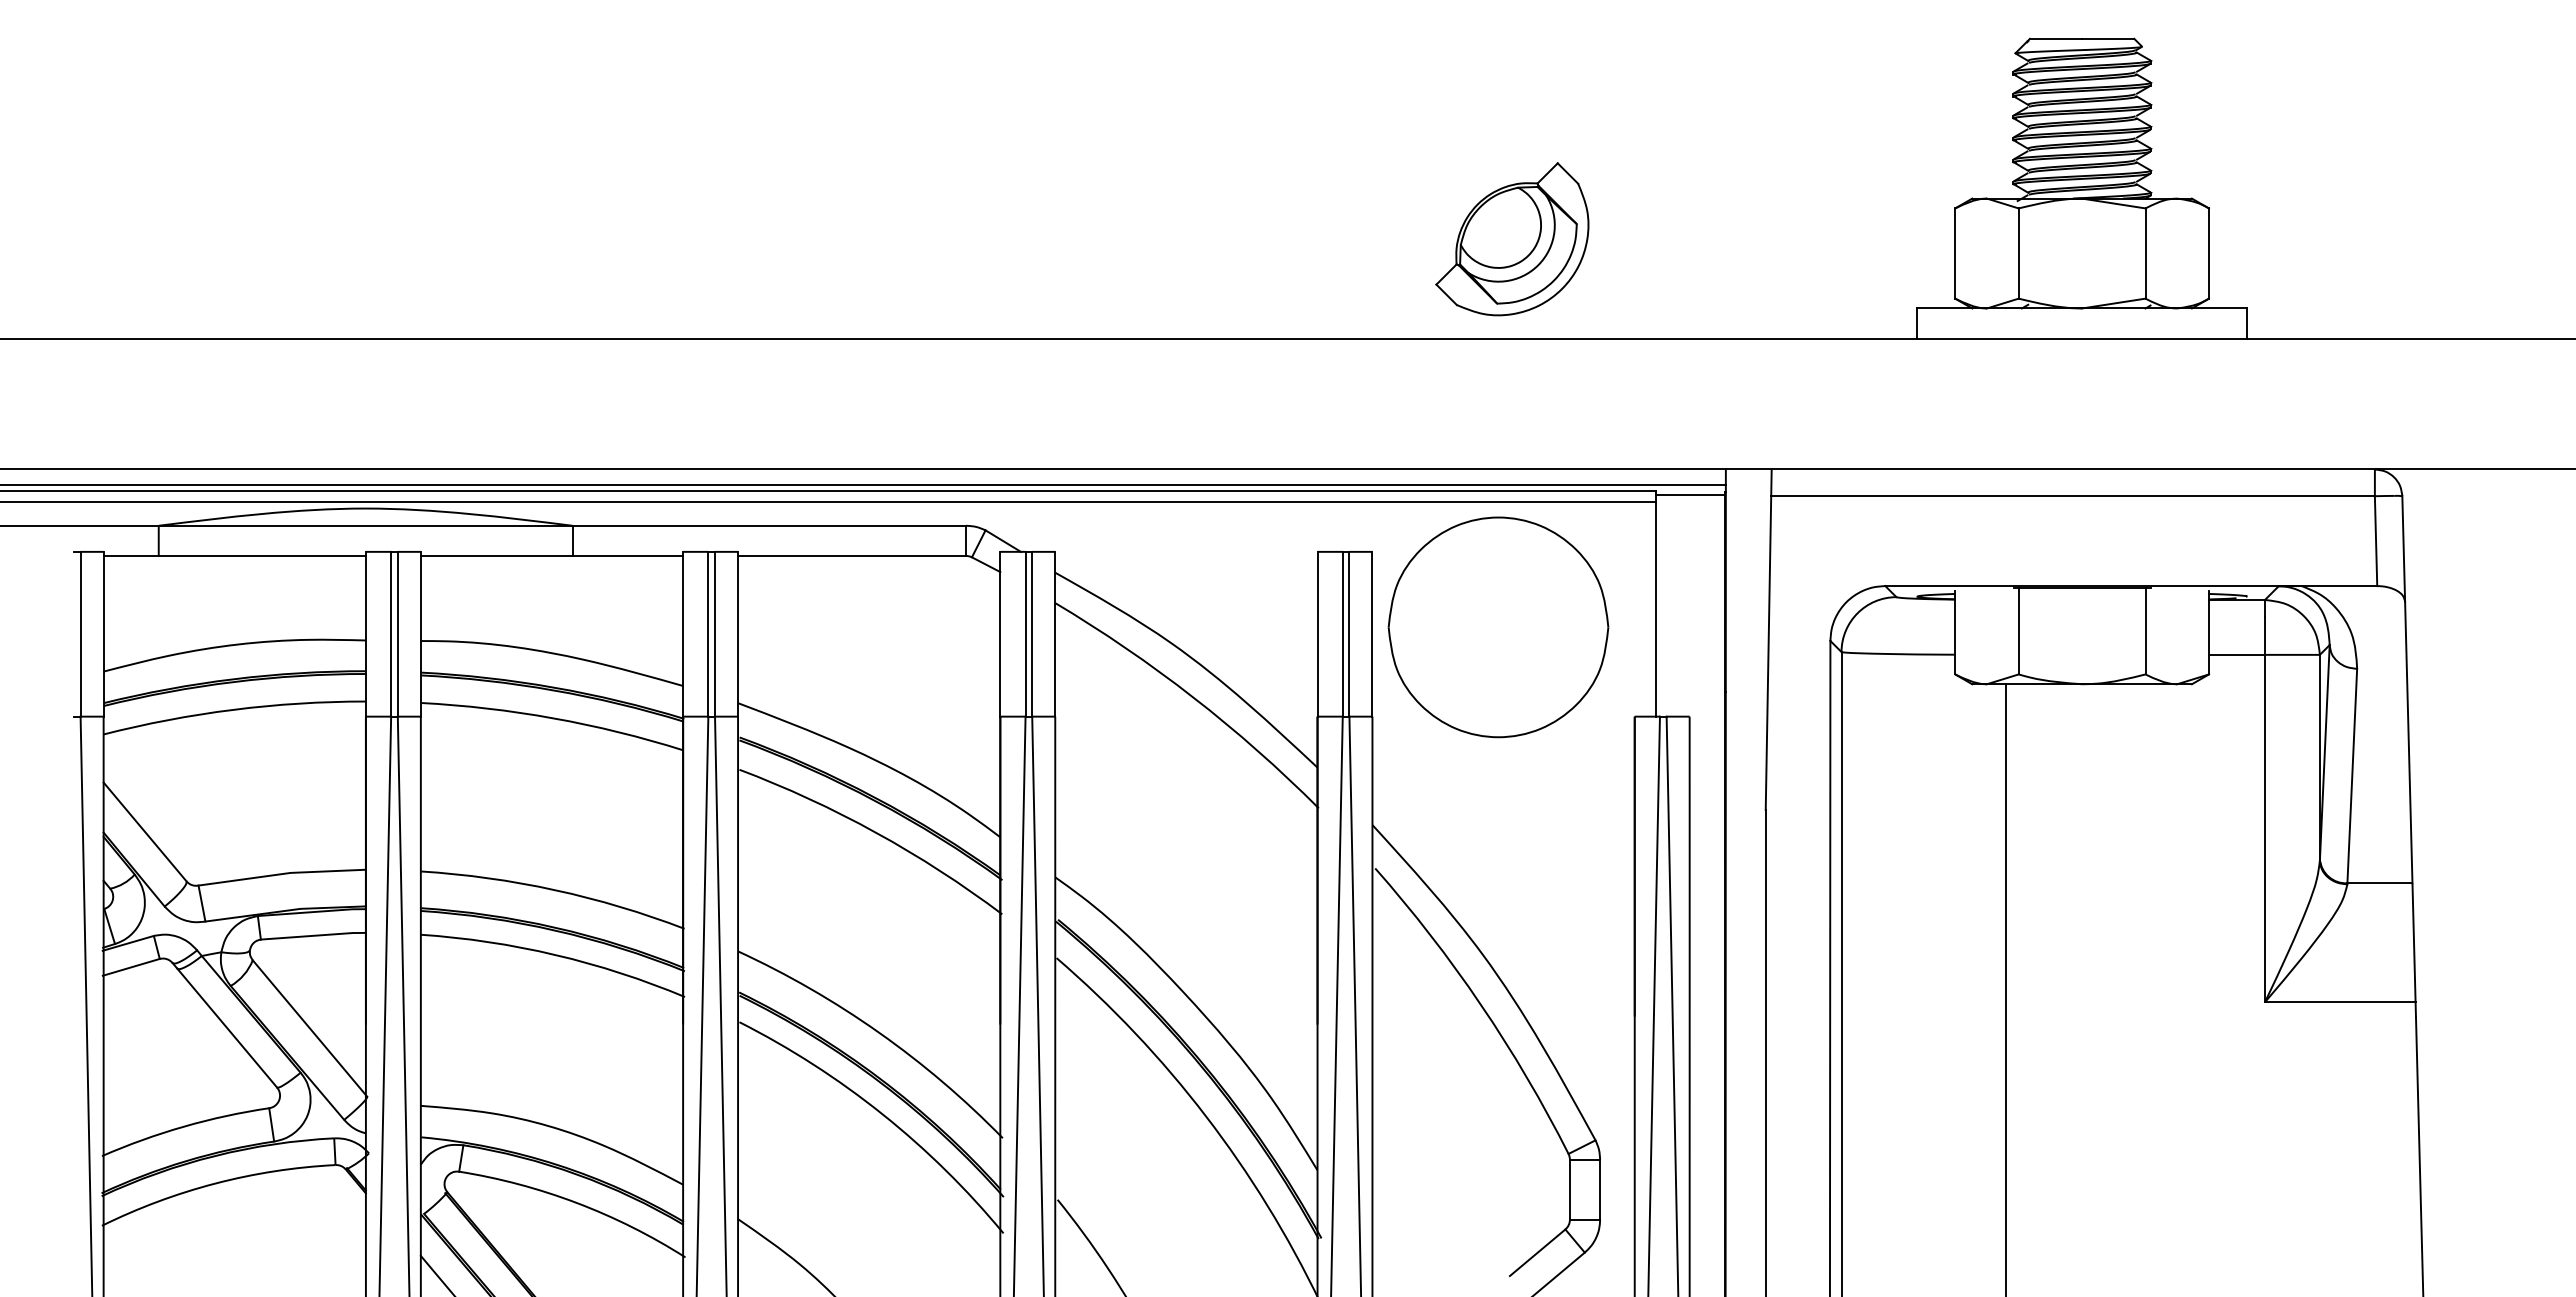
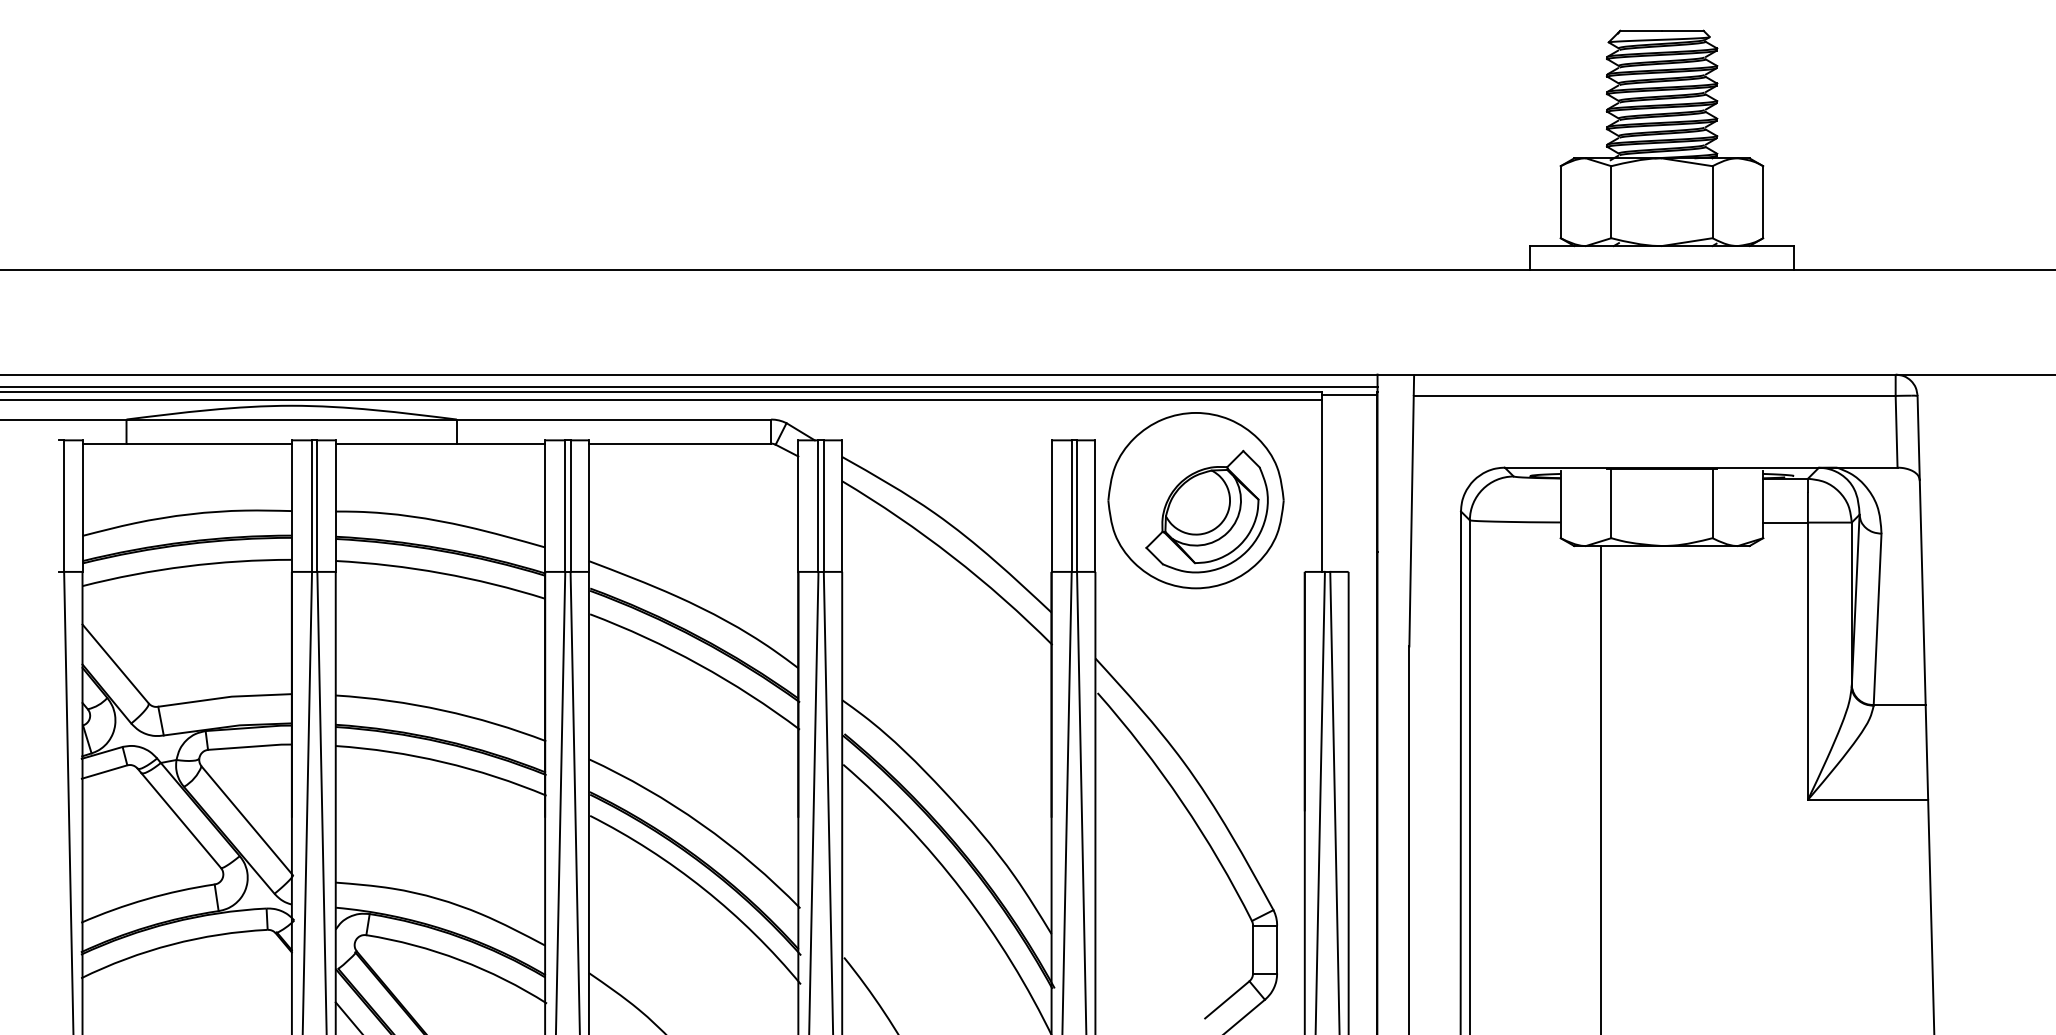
part: (1512, 239) -> (1207, 511), moved

